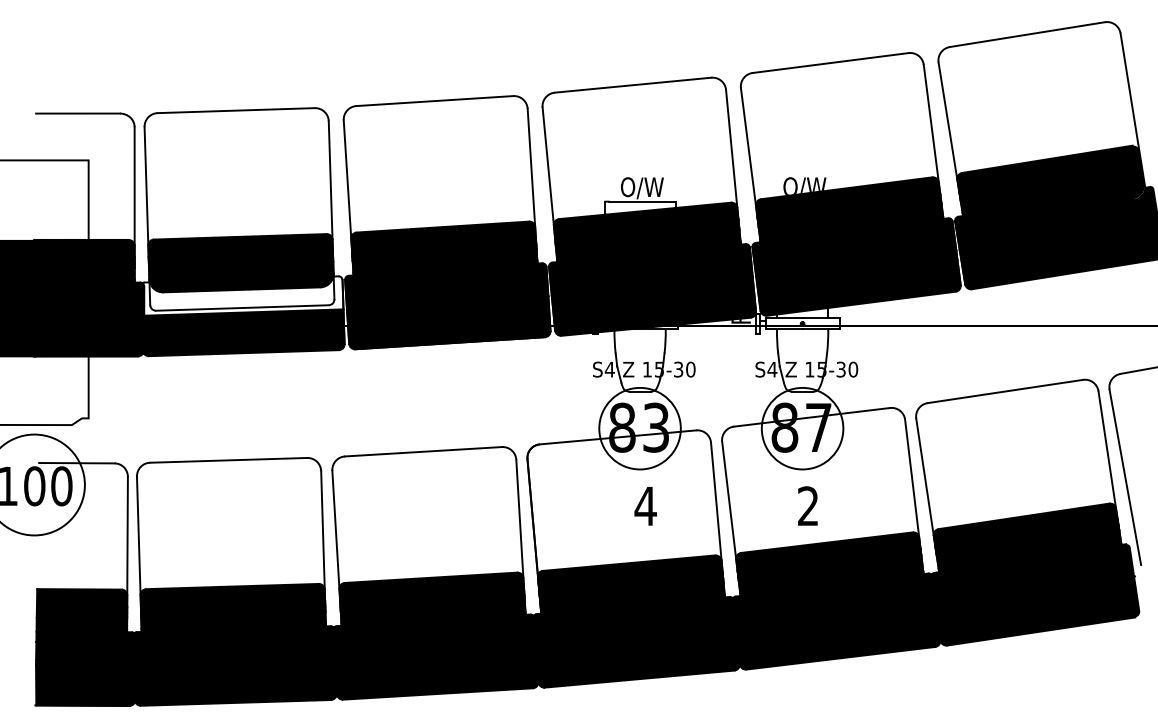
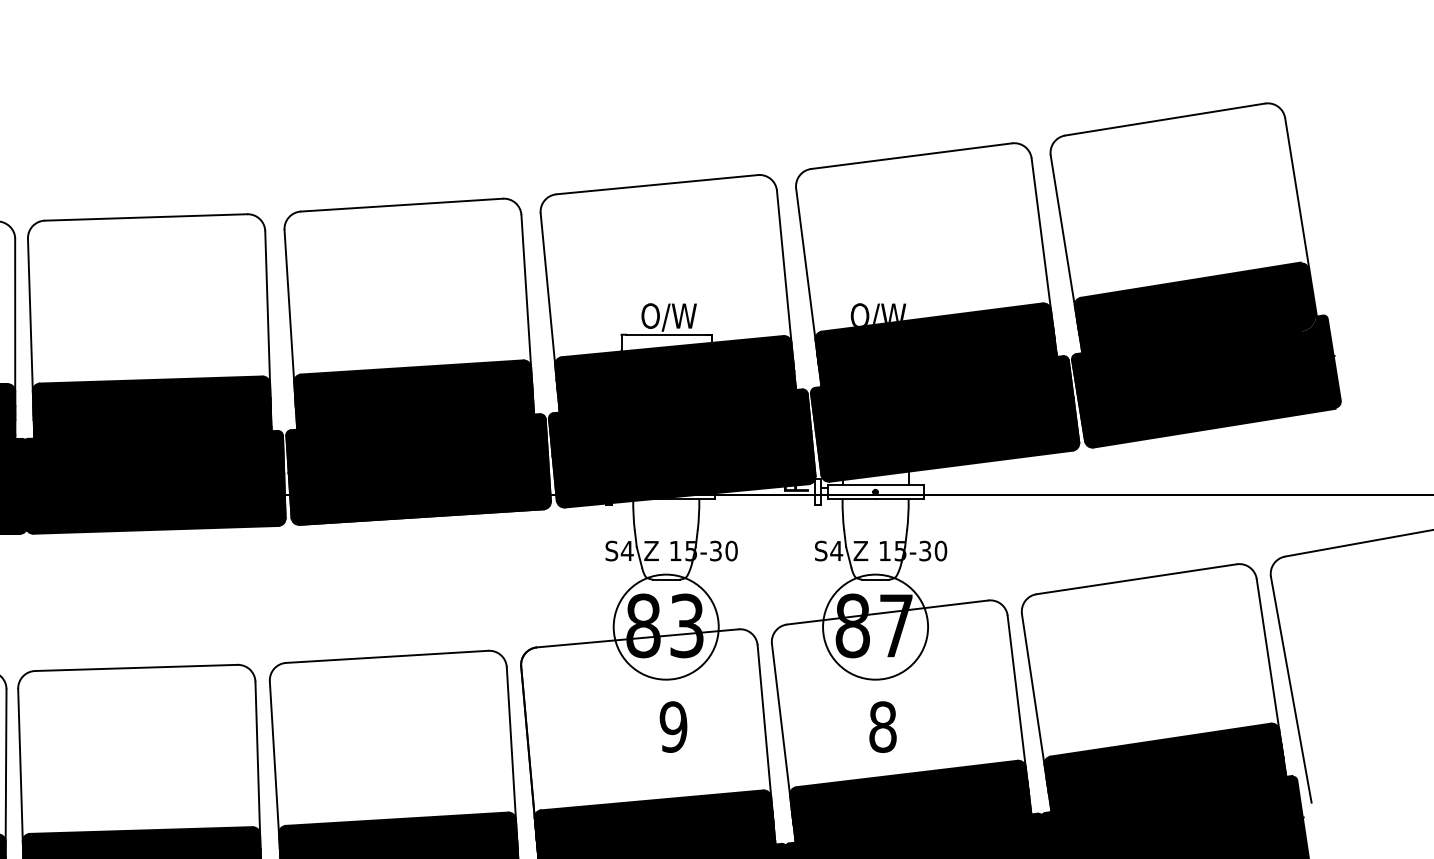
fill: (241, 294) -> (152, 454), added
text: (645, 506) -> (673, 727), 4 -> 9
text: (807, 506) -> (881, 727), 2 -> 8

